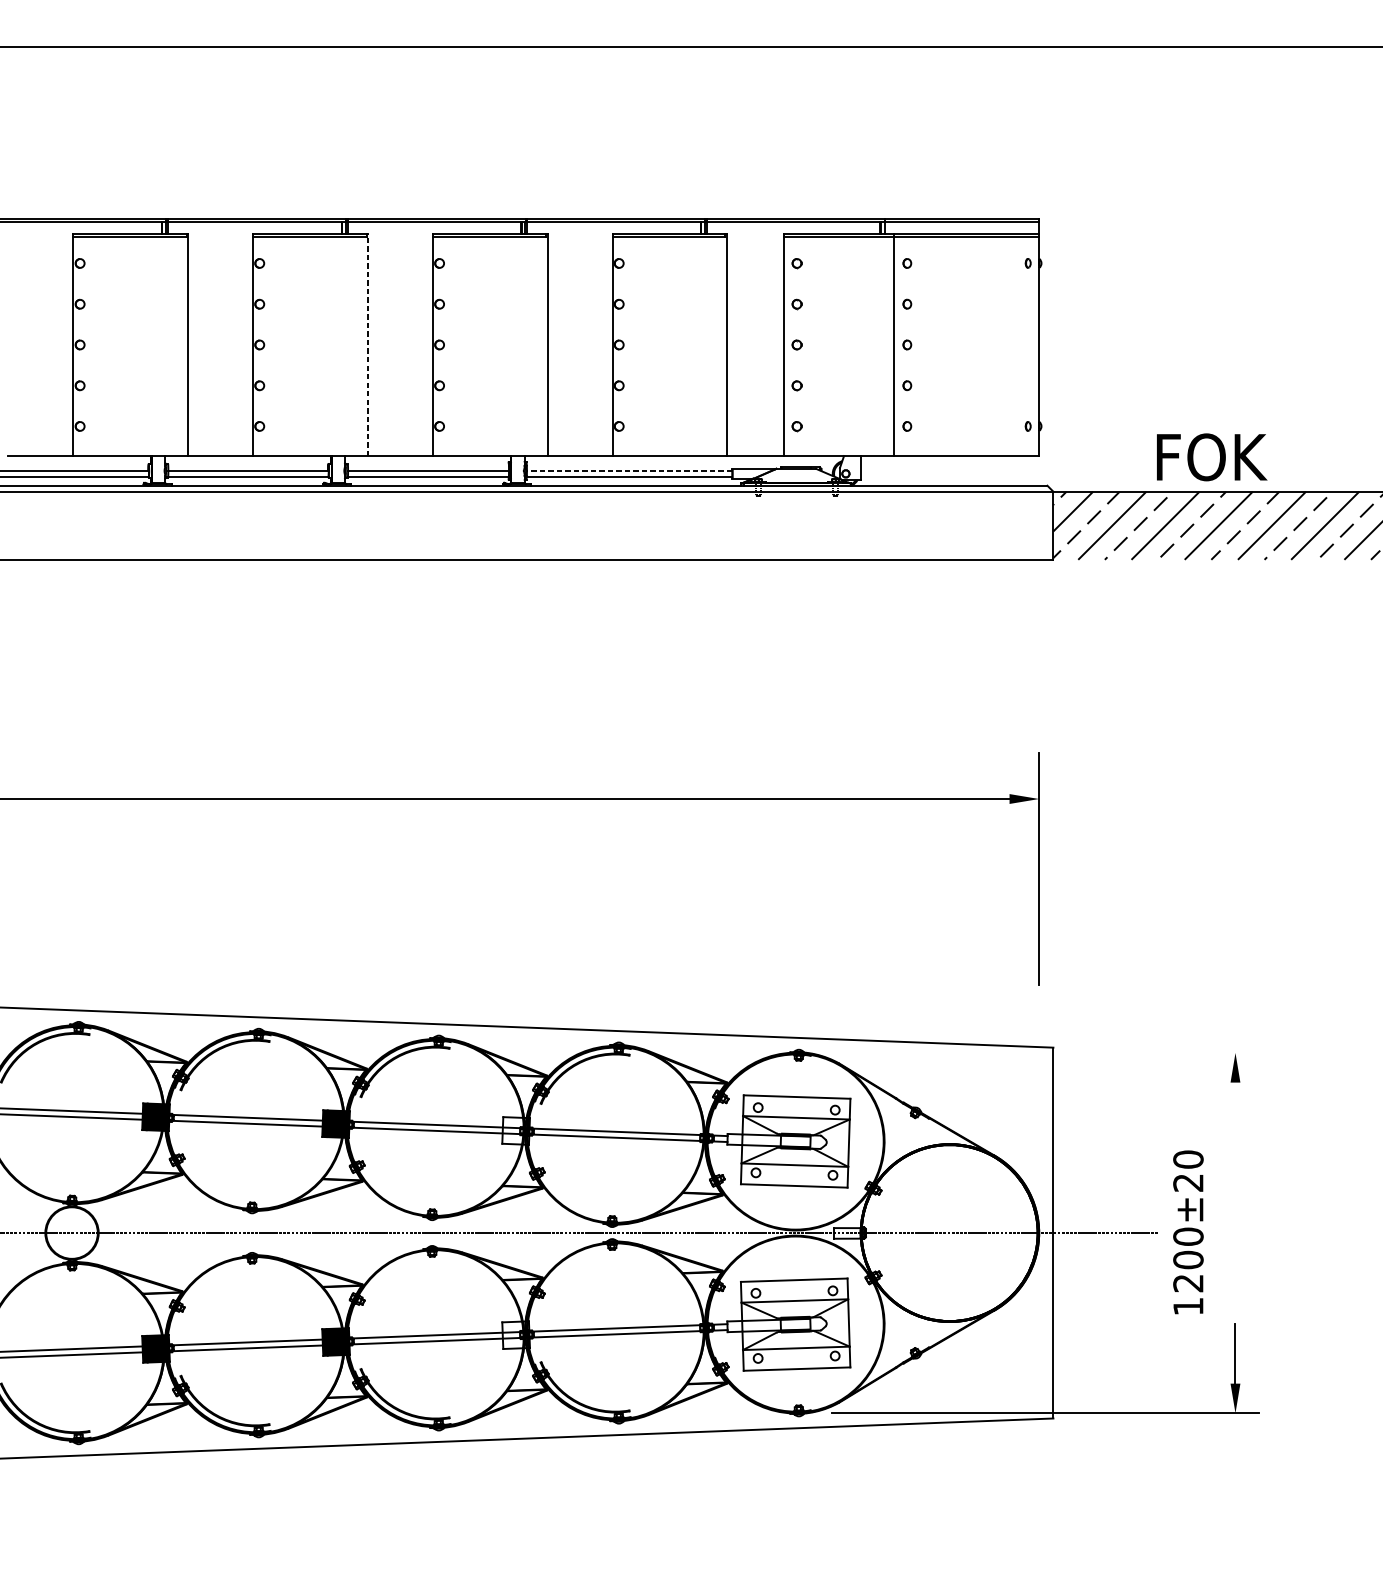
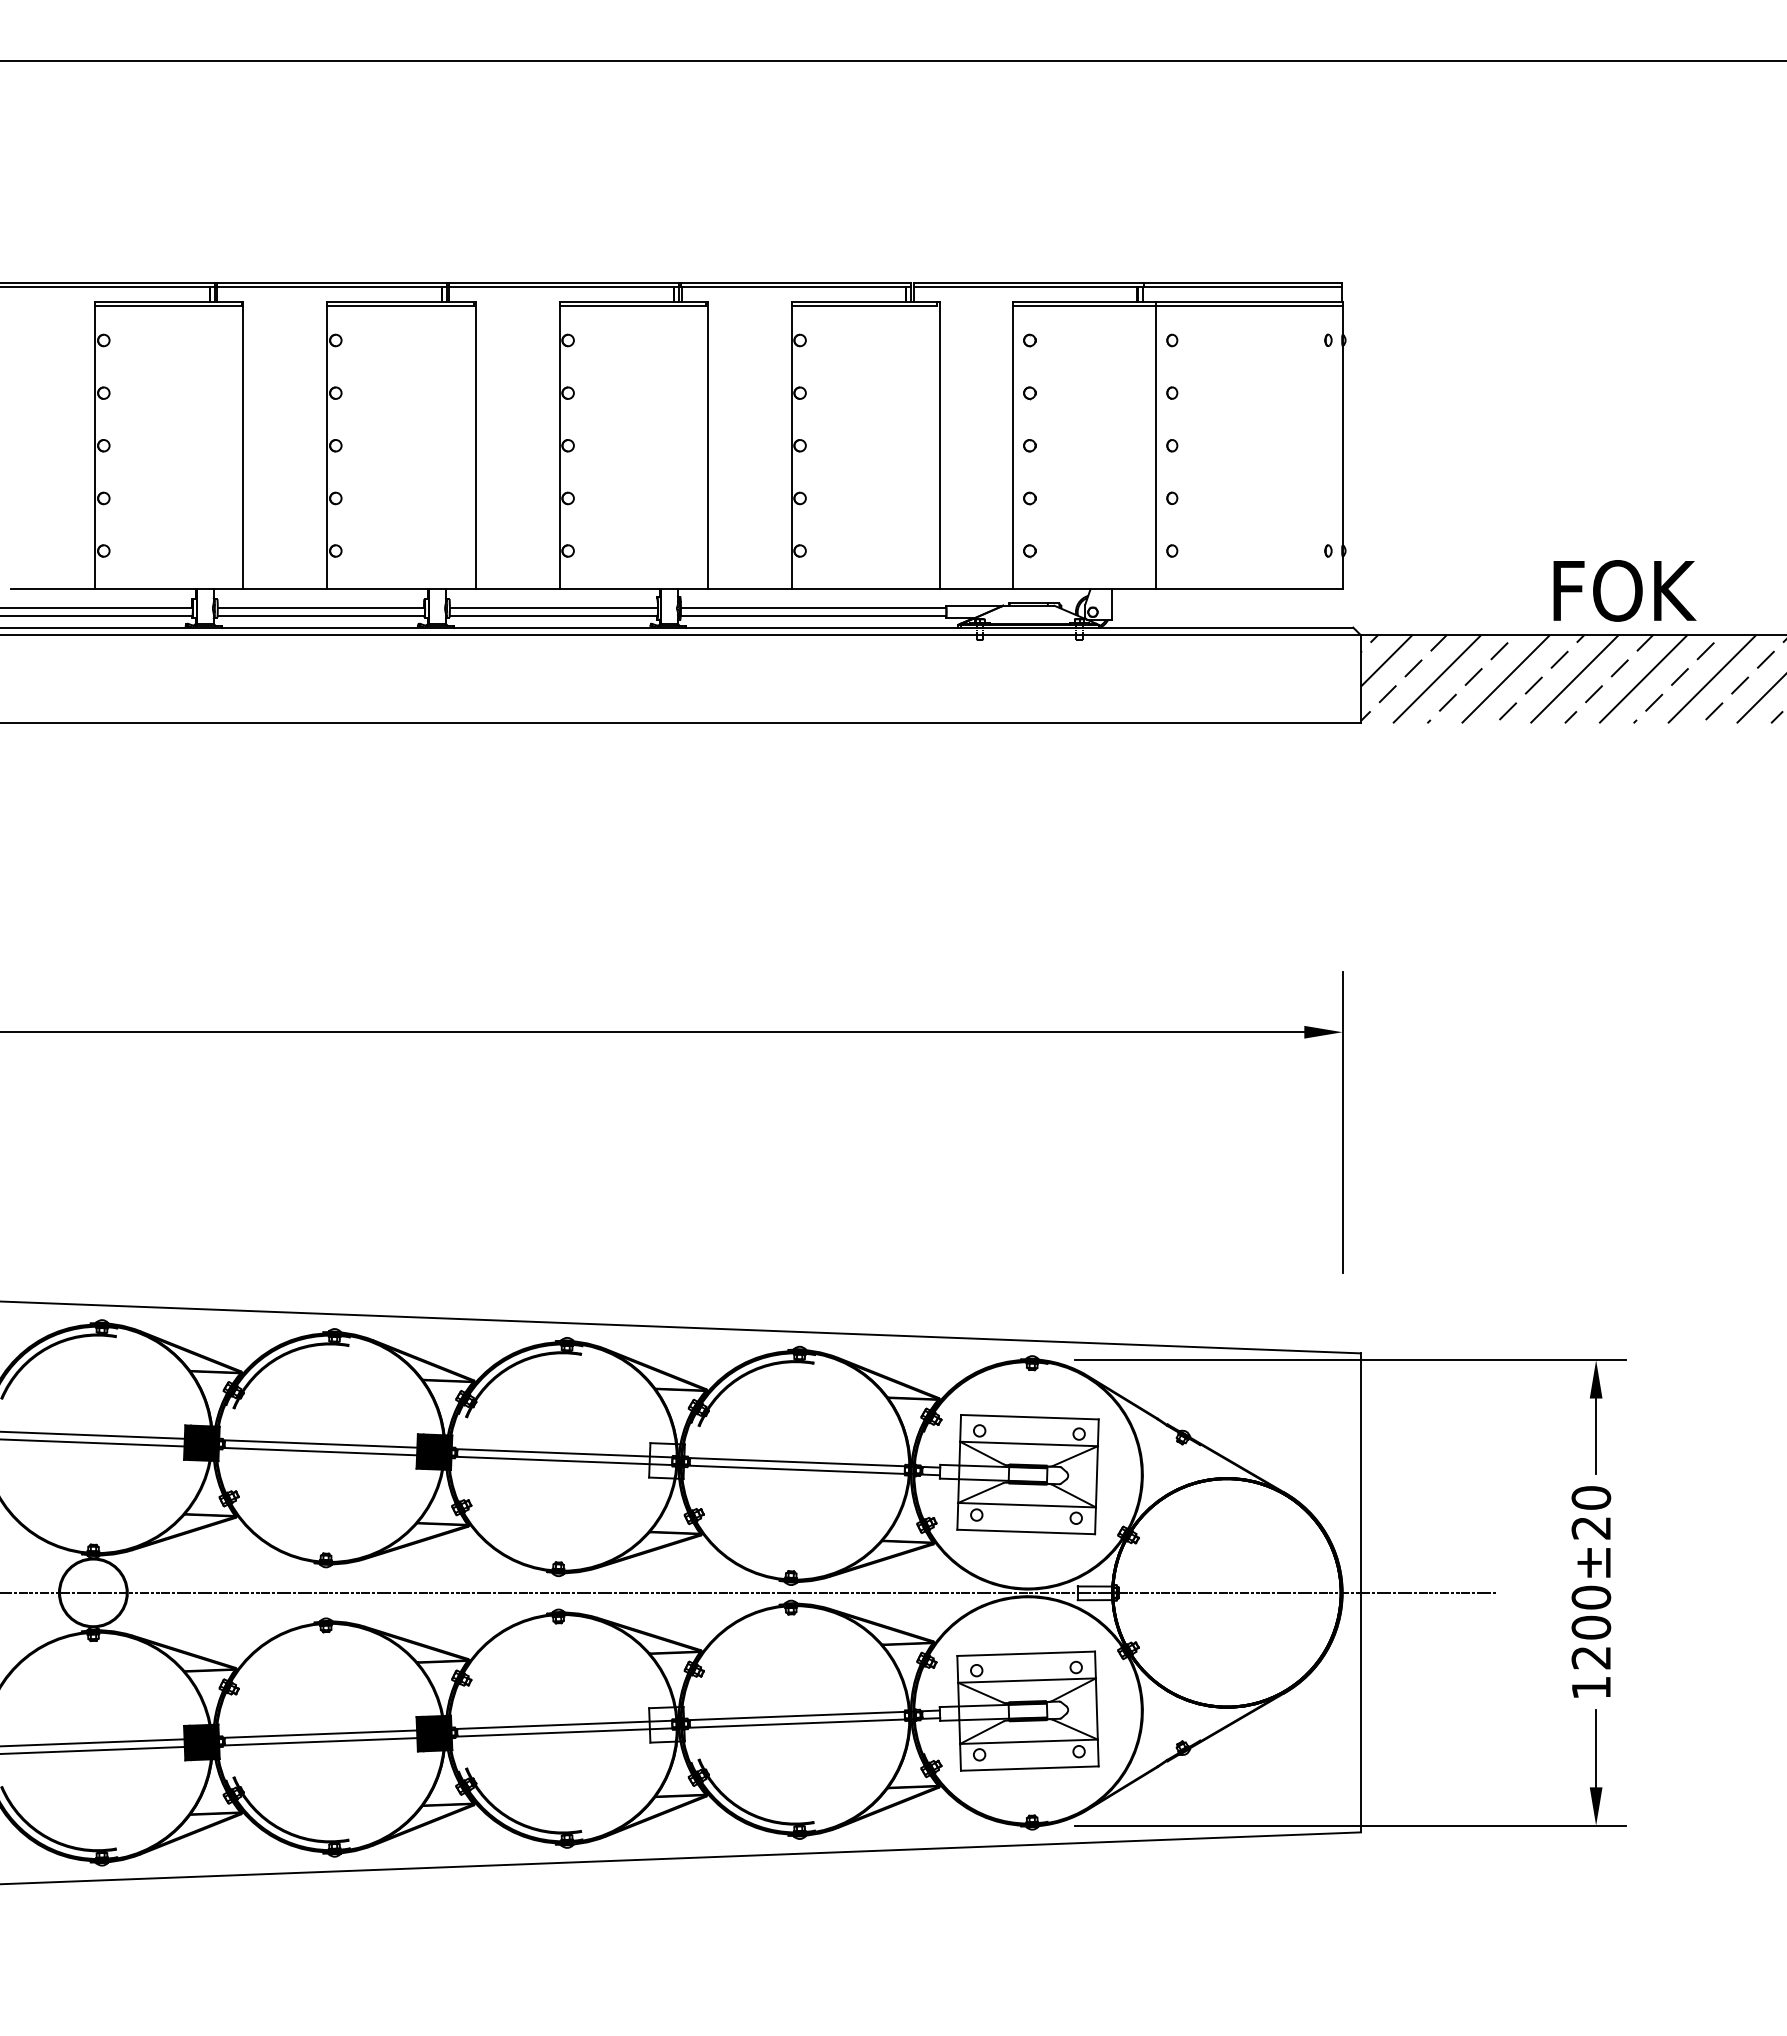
line: (367, 344) -> (475, 445), dashed -> solid
text: (1211, 457) -> (1624, 590), moved
line: (629, 470) -> (813, 608), dashed -> solid
line: (1045, 1053) -> (1350, 1360), added
line: (1235, 1111) -> (1596, 1435), added
text: (1188, 1232) -> (1591, 1591), moved

